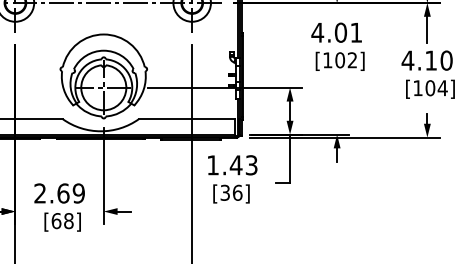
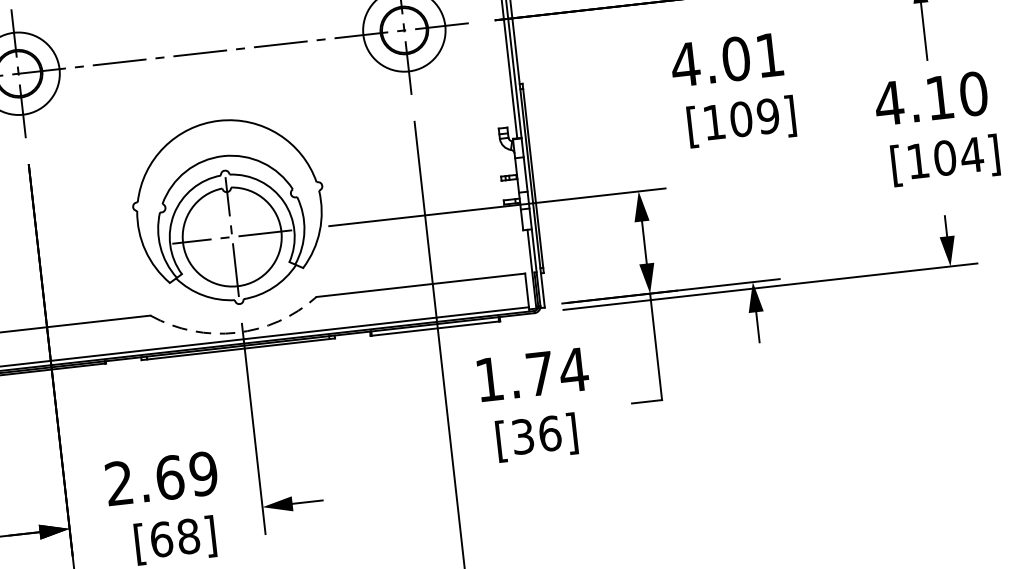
text: (352, 60) -> (768, 116), [102] -> [109]
arc: (100, 131) -> (235, 333), solid -> dashed
text: (243, 165) -> (556, 372), 1.43 -> 1.74

